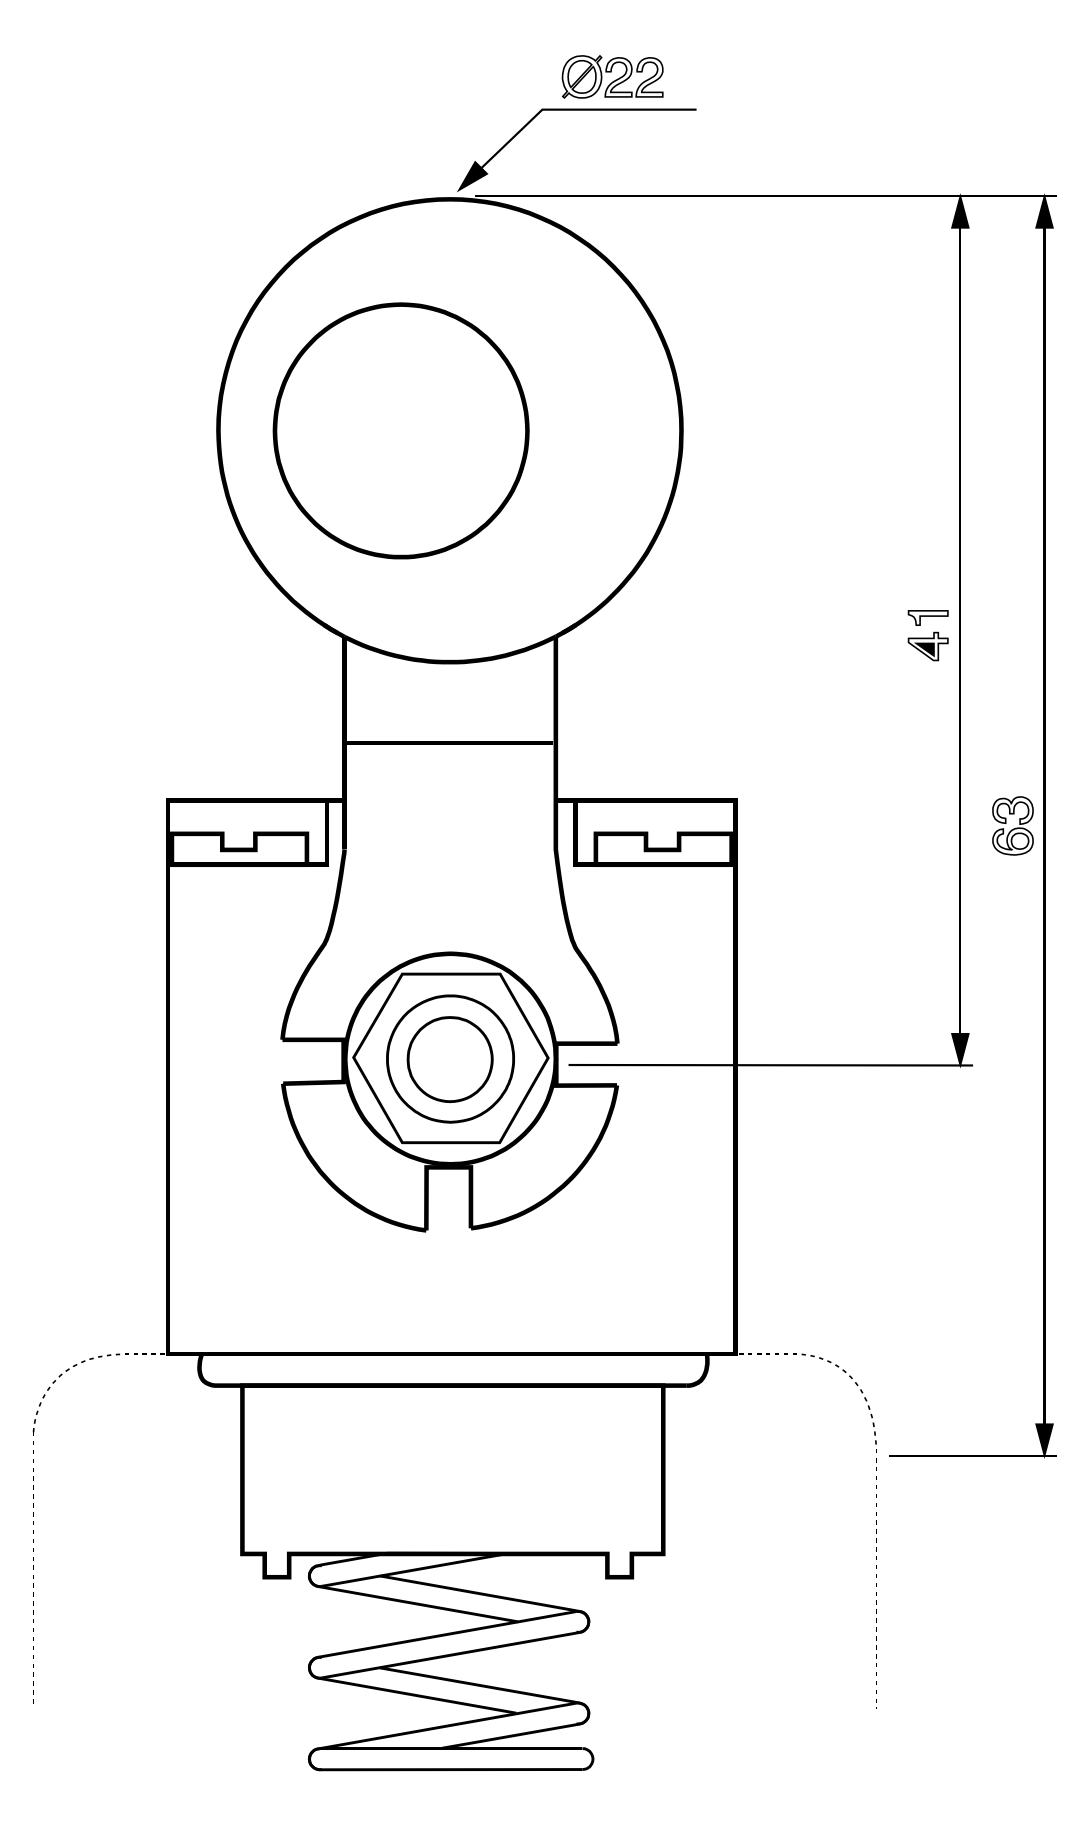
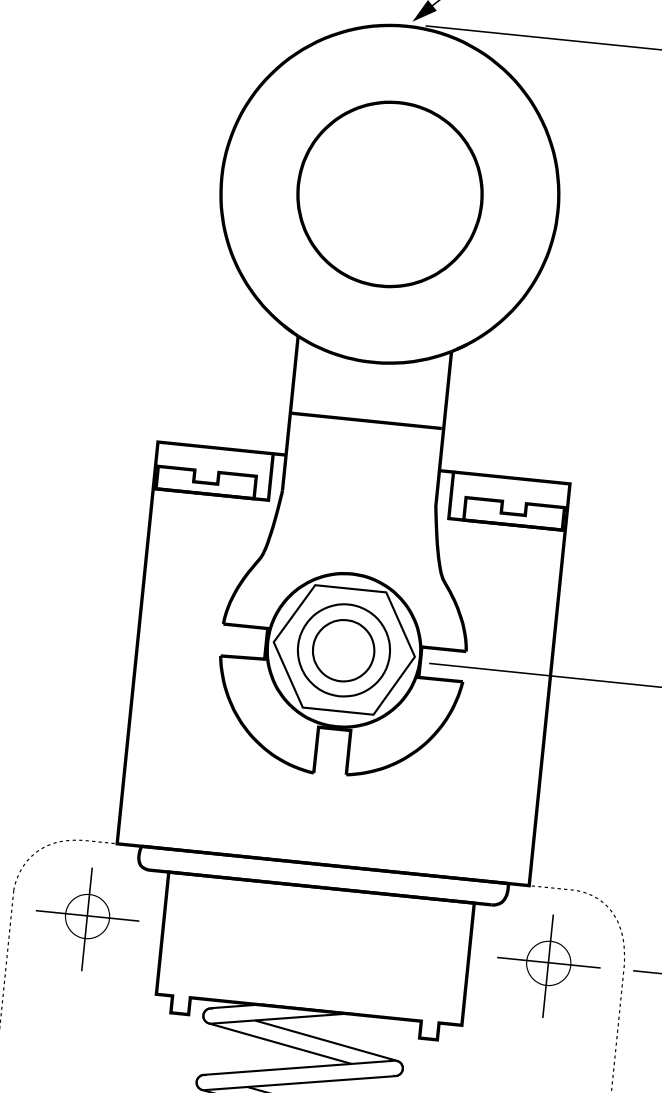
part: (400, 430) -> (389, 194), moved
part: (137, 1461) -> (87, 919), added
part: (773, 1461) -> (548, 966), added

